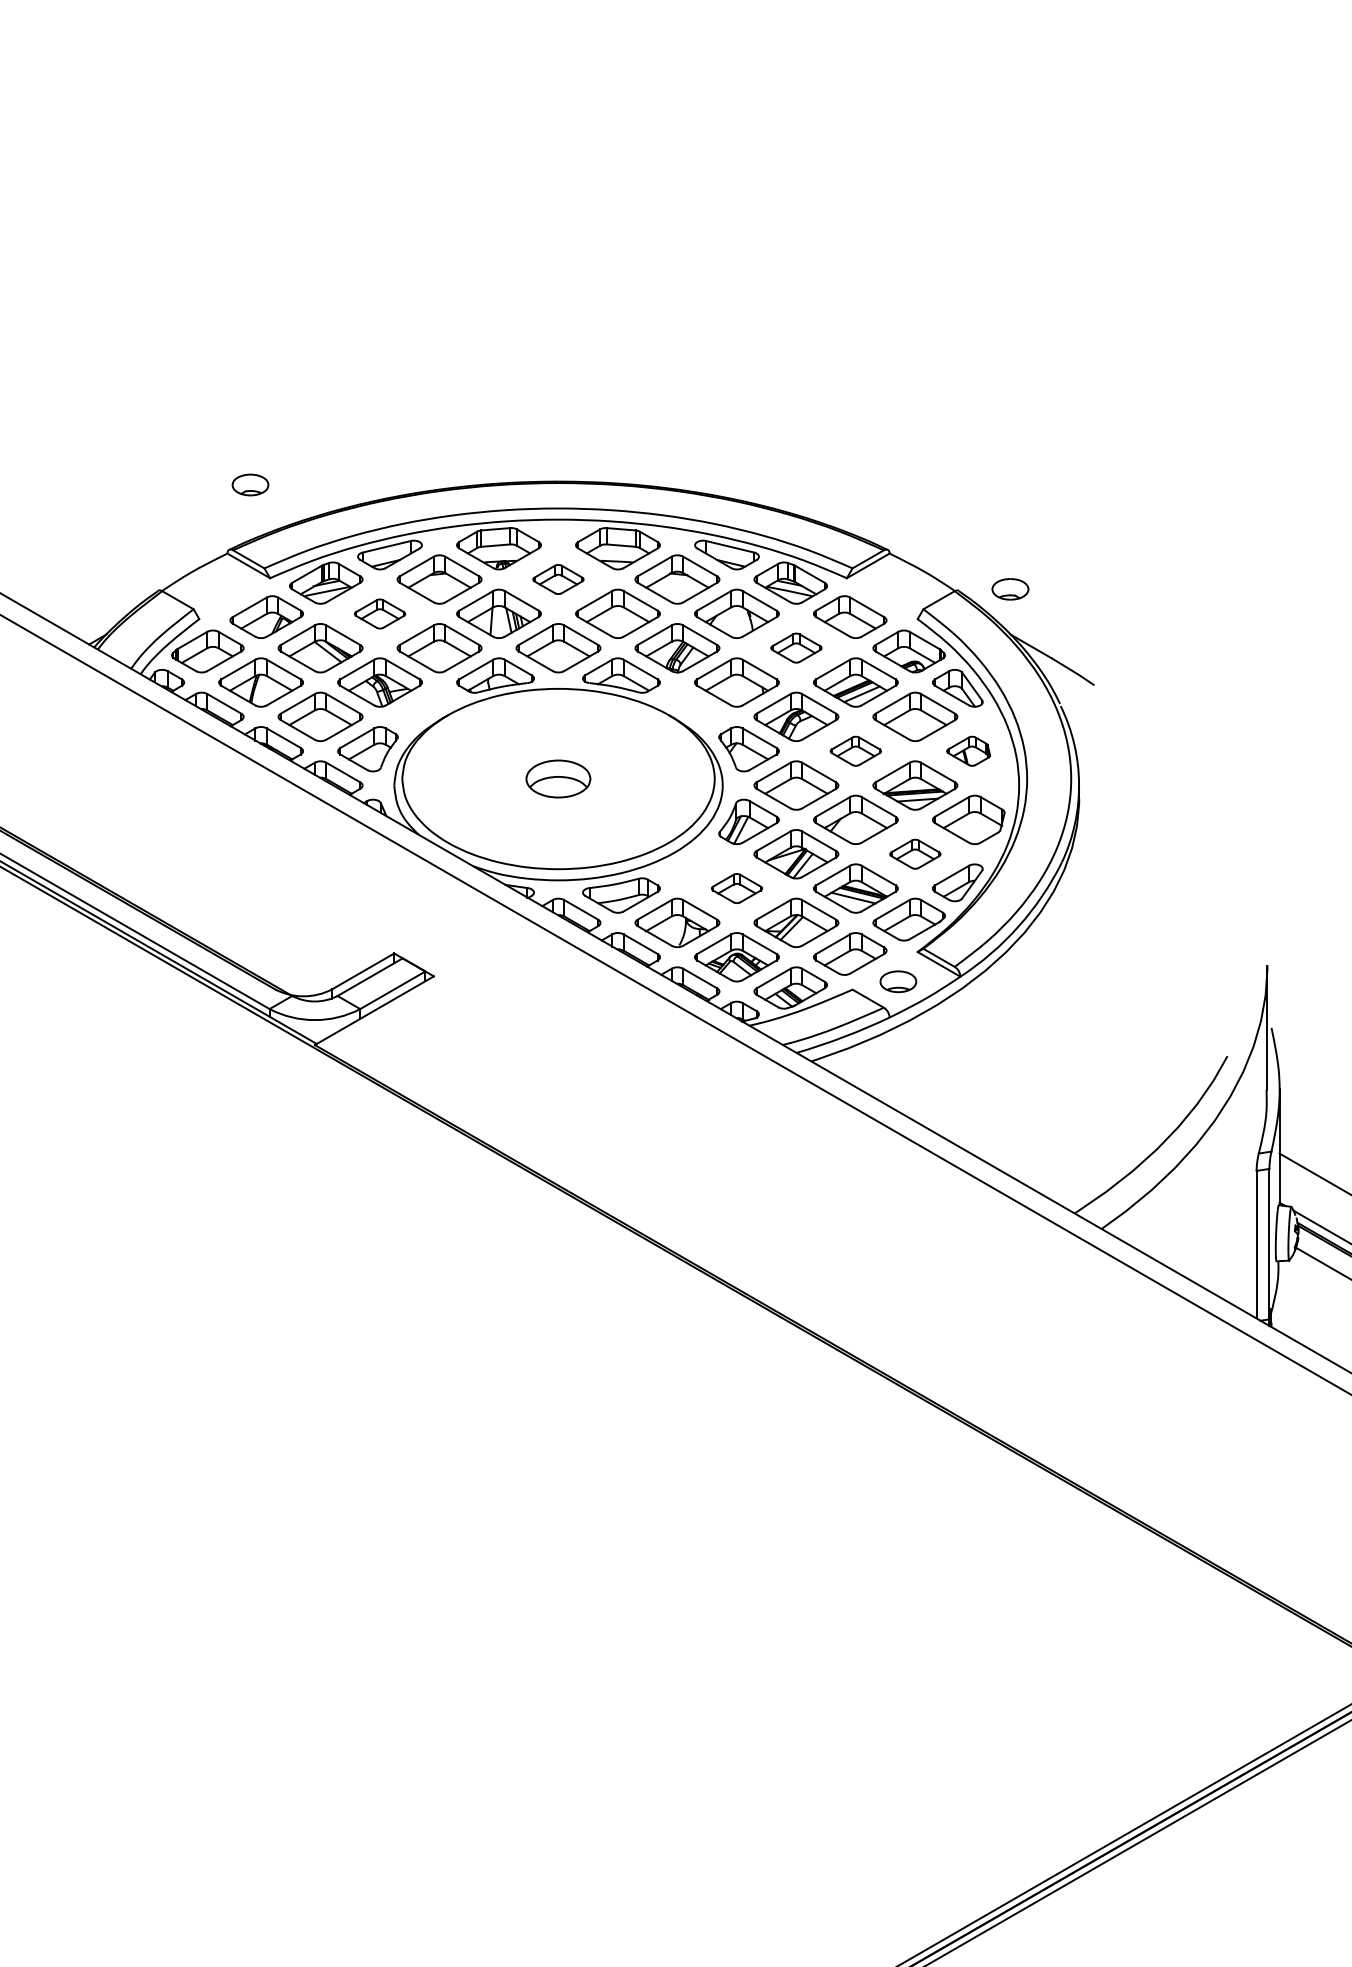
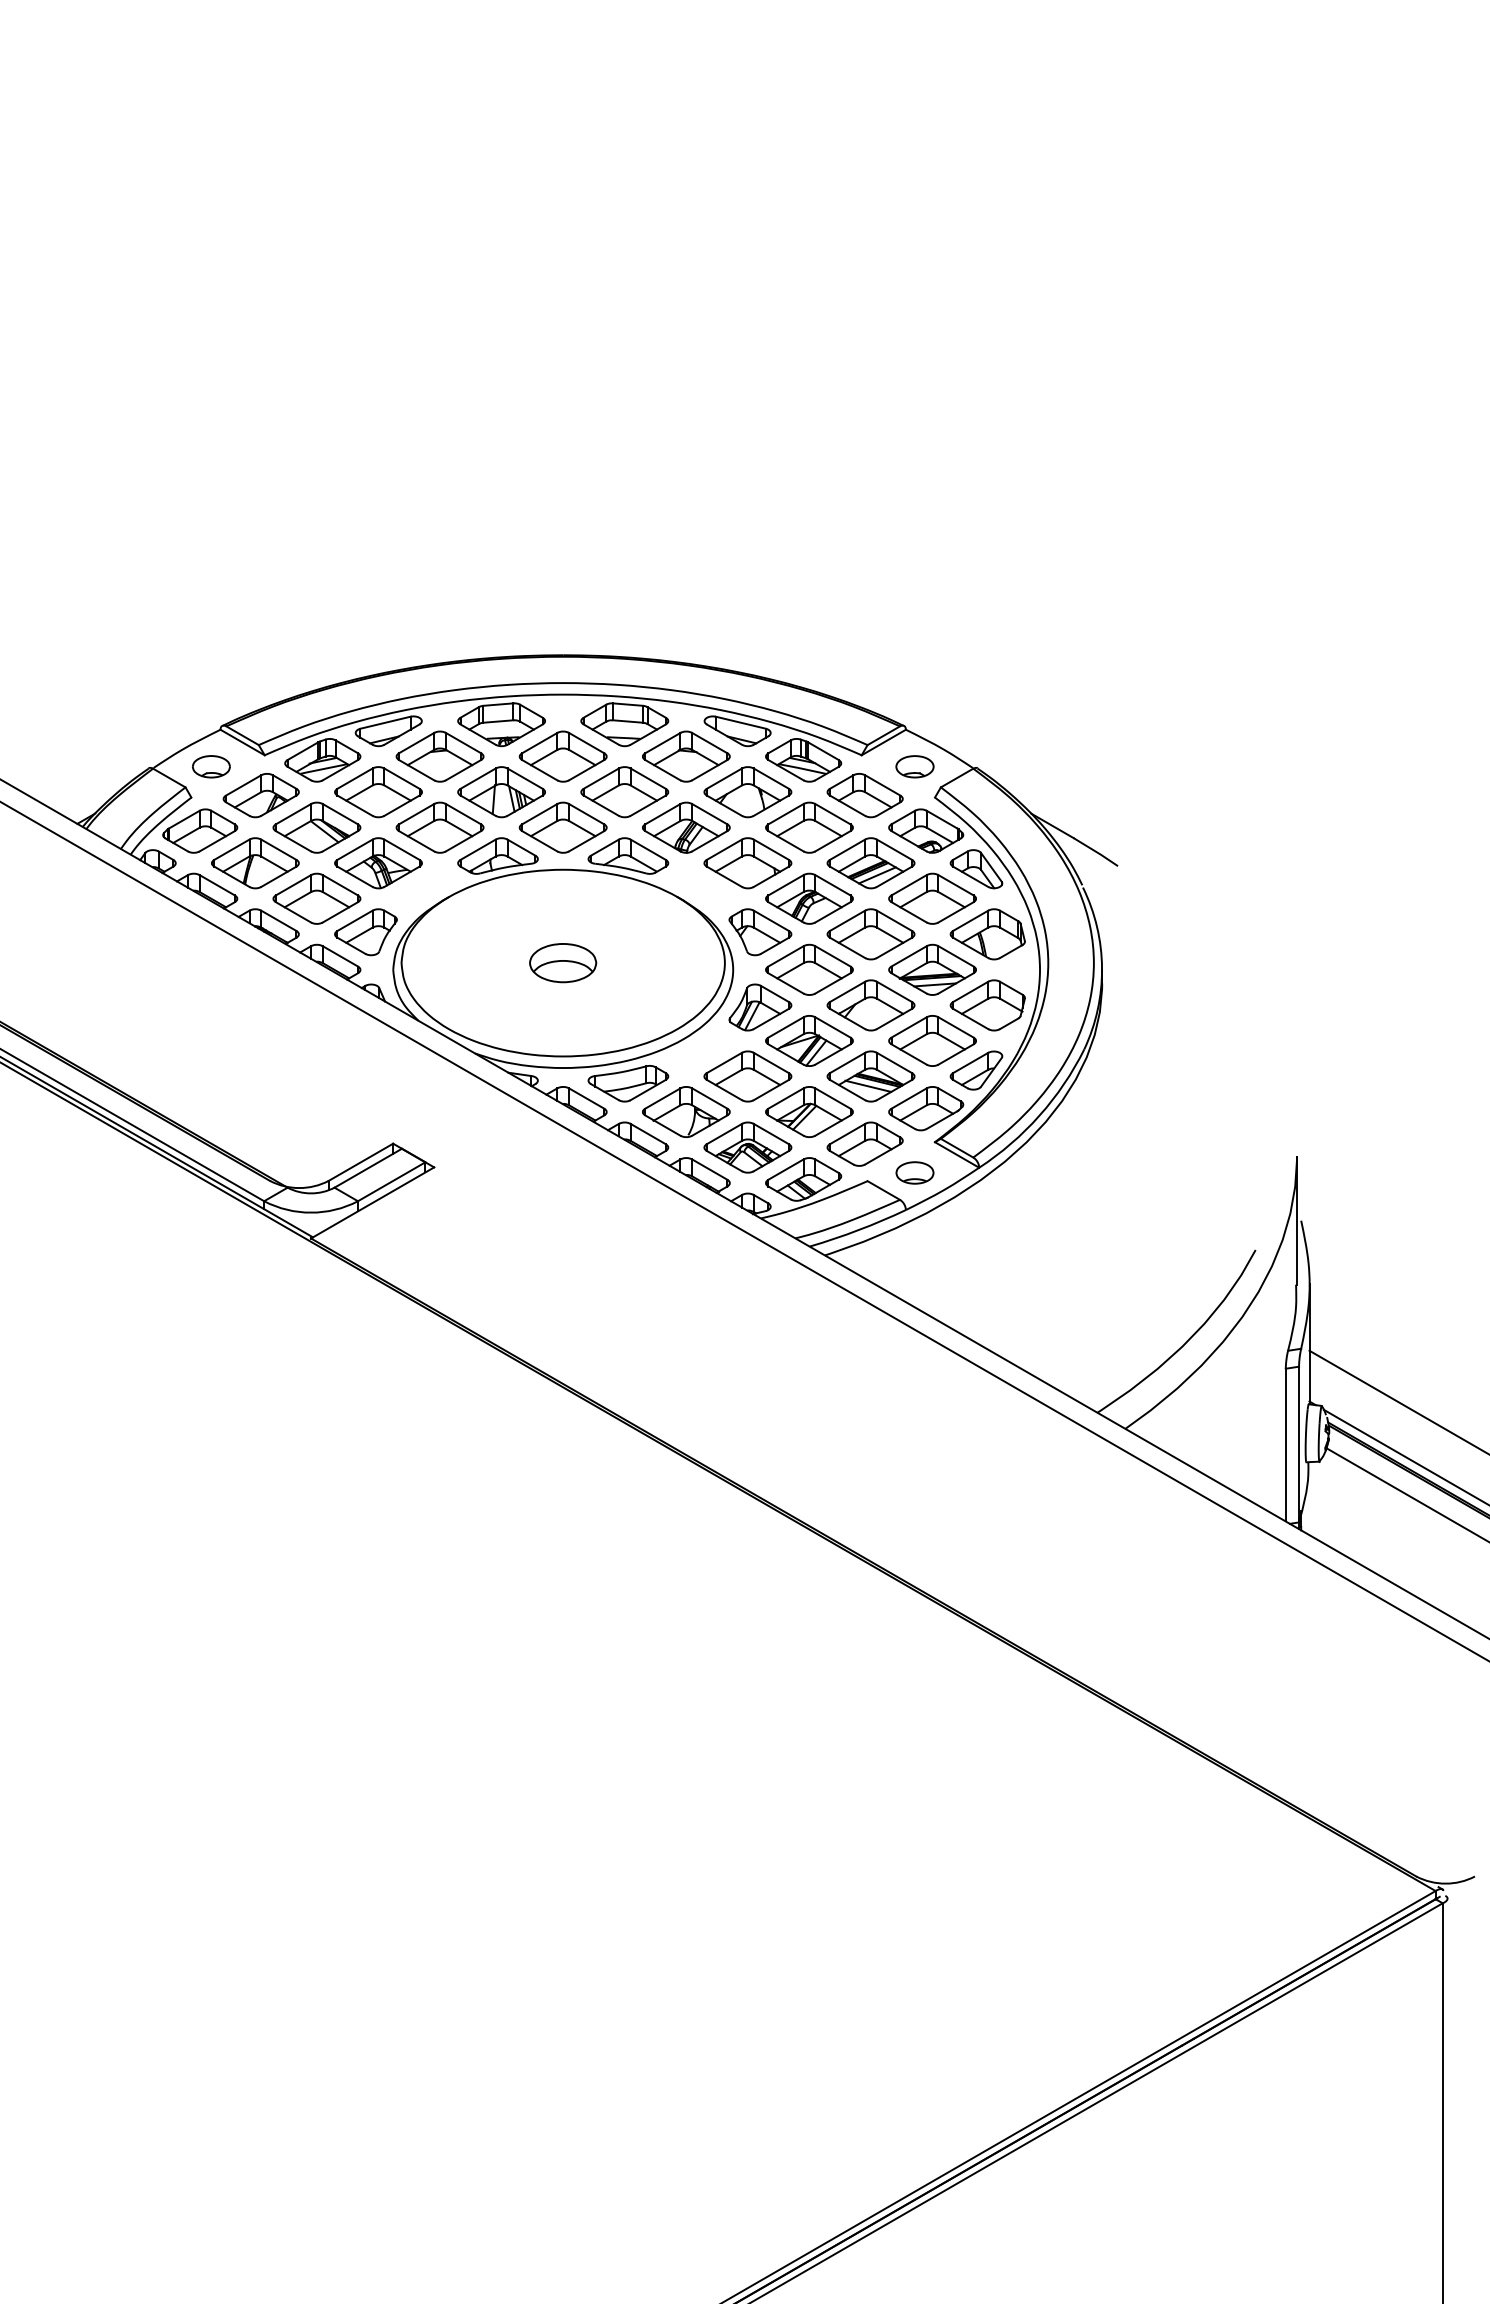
part: (250, 484) -> (211, 766), moved
part: (557, 579) -> (562, 756), size x1.67
part: (1009, 589) -> (914, 766), moved
part: (380, 614) -> (378, 792), size x1.67
part: (796, 648) -> (809, 827), size x1.67
part: (855, 751) -> (870, 934), size x1.67
part: (968, 751) -> (987, 934), size x1.67
part: (915, 853) -> (932, 1040), size x1.67
part: (736, 888) -> (747, 1076), size x1.67

